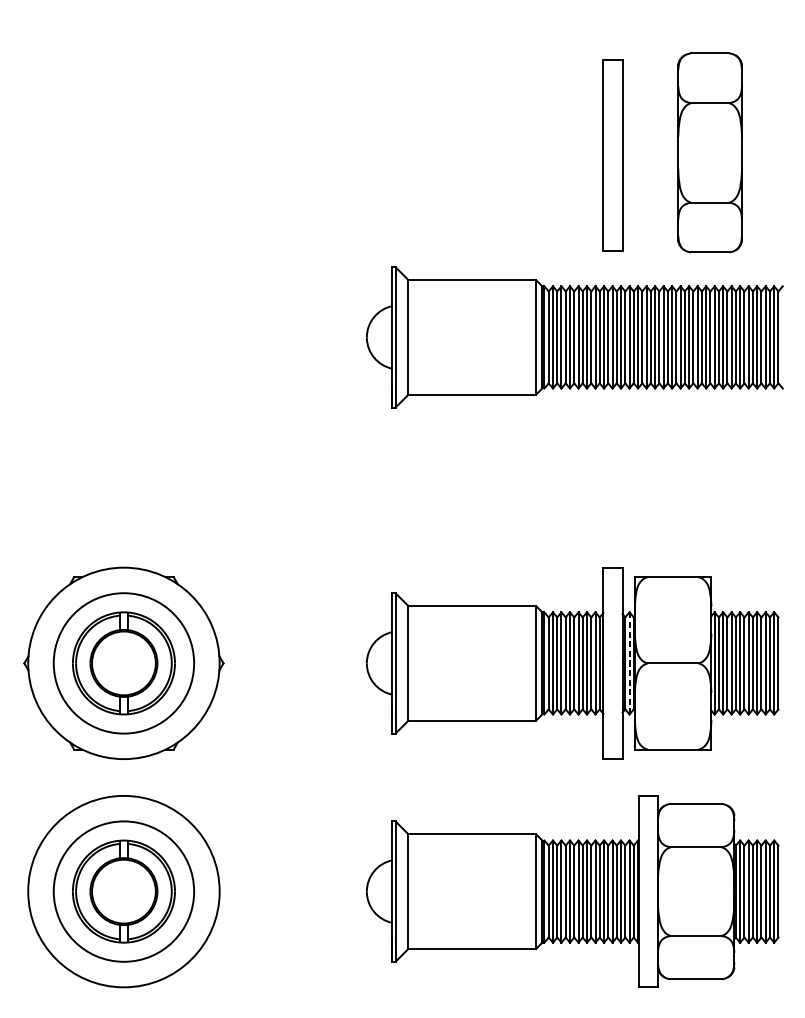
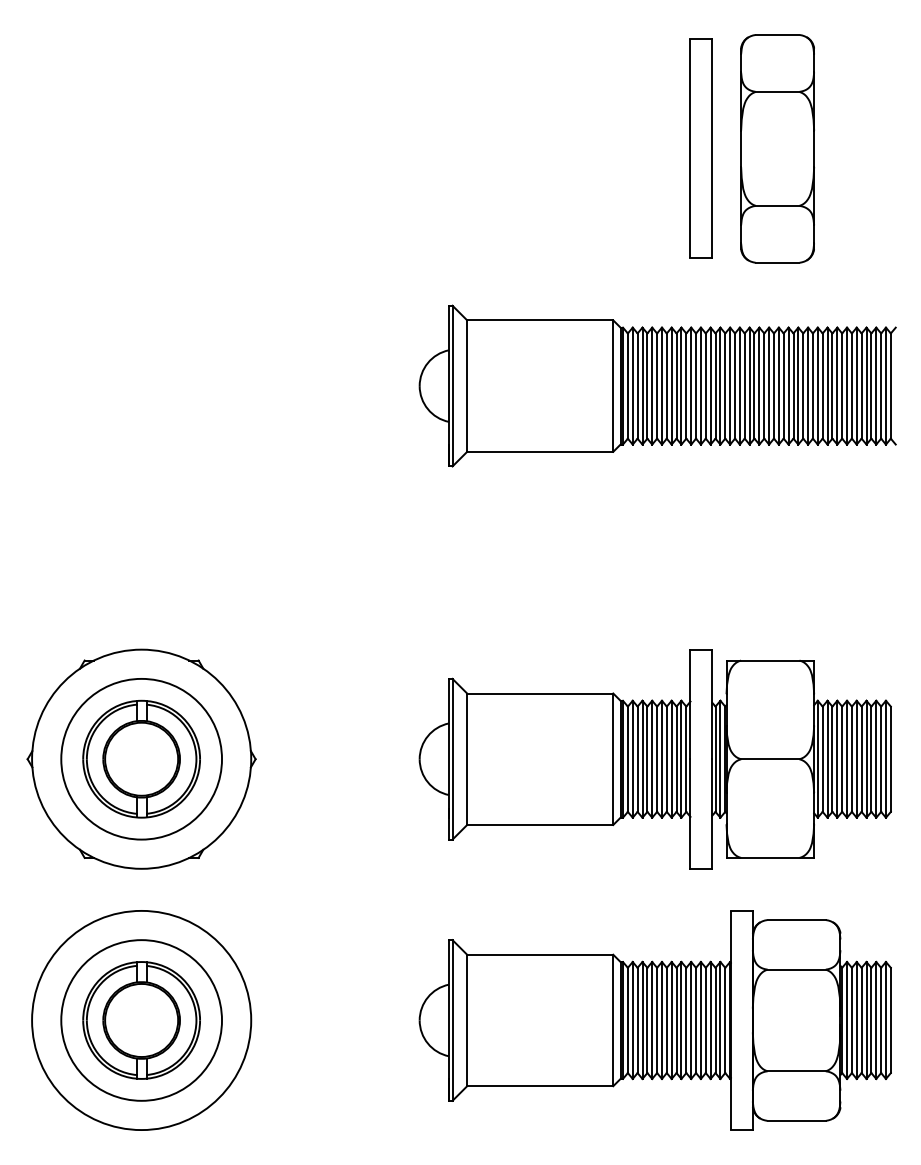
part: (710, 152) -> (777, 148), moved
part: (612, 155) -> (700, 148), moved
line: (629, 663) -> (720, 759), dashed -> solid

